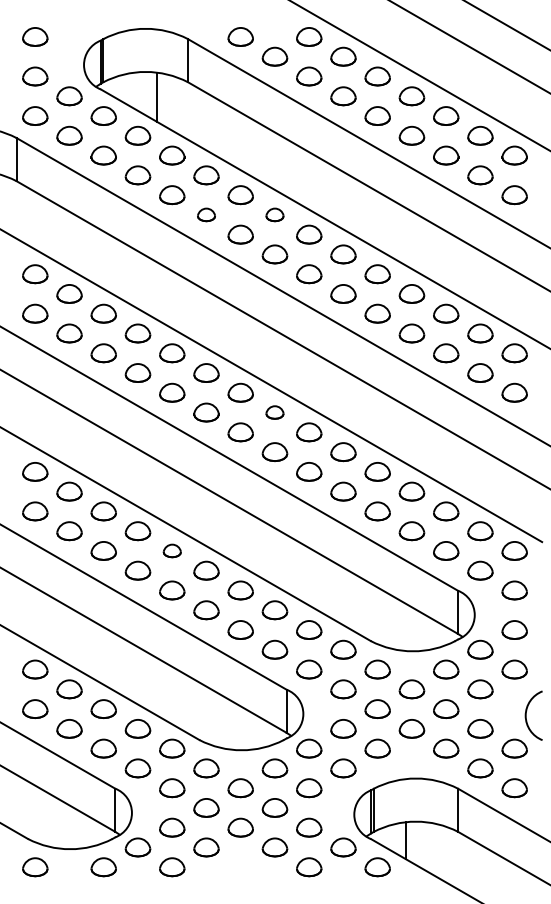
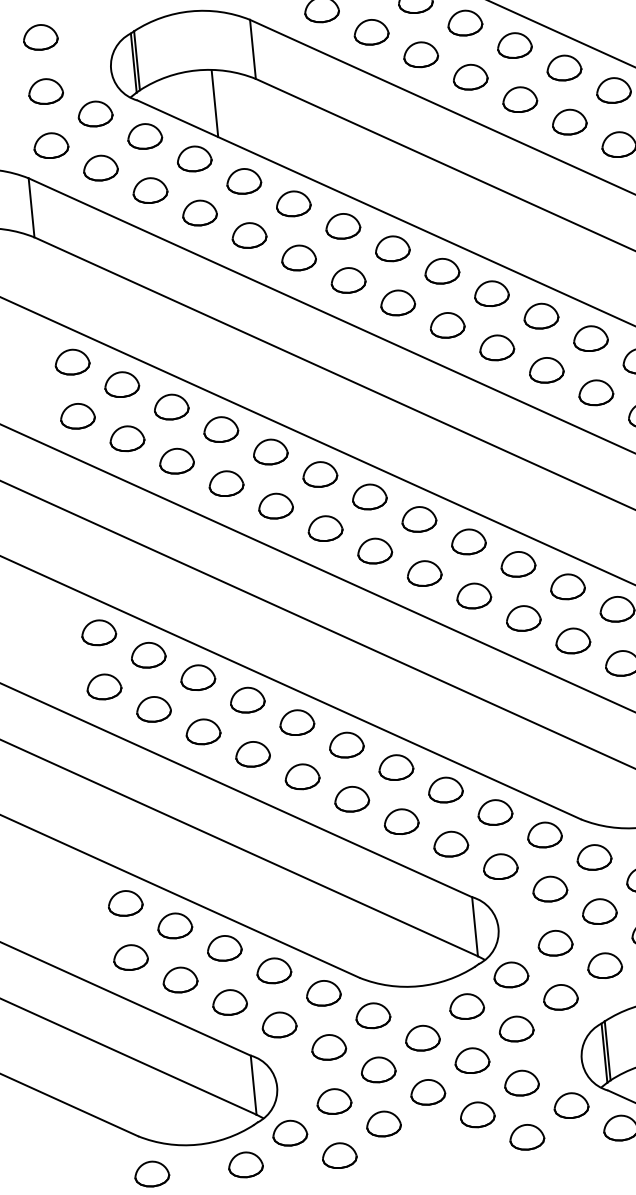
part: (206, 214) -> (298, 257), size x1.43
part: (274, 214) -> (391, 248), size x1.43
part: (274, 412) -> (418, 519), size x1.43
part: (172, 550) -> (297, 722), size x1.43

